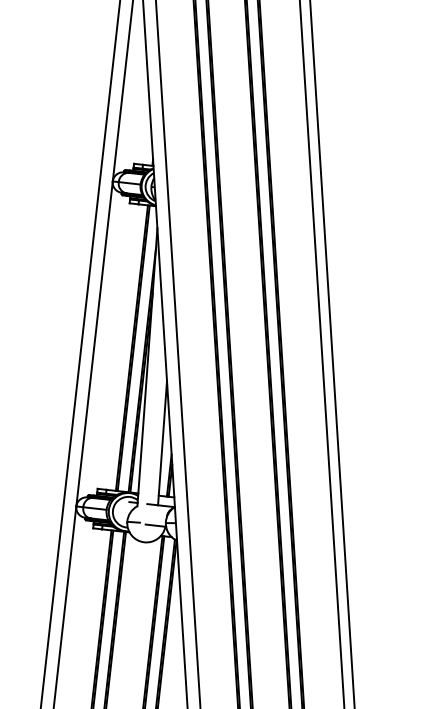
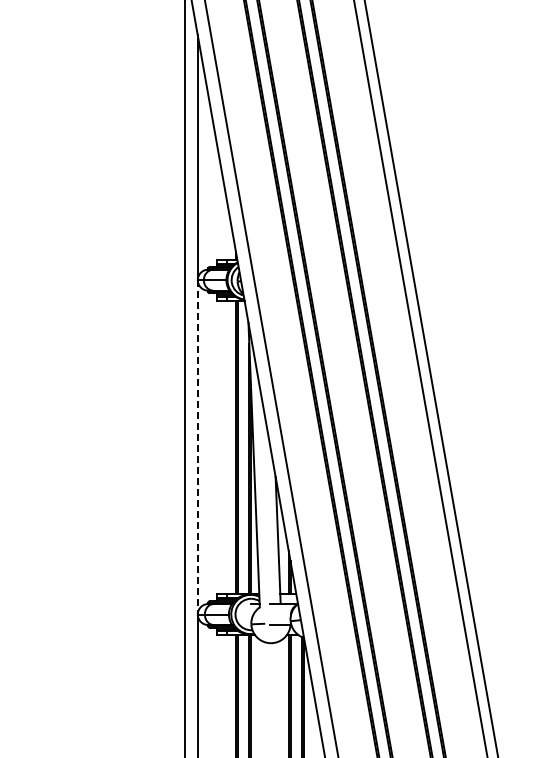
line: (94, 344) -> (197, 447), solid -> dashed

